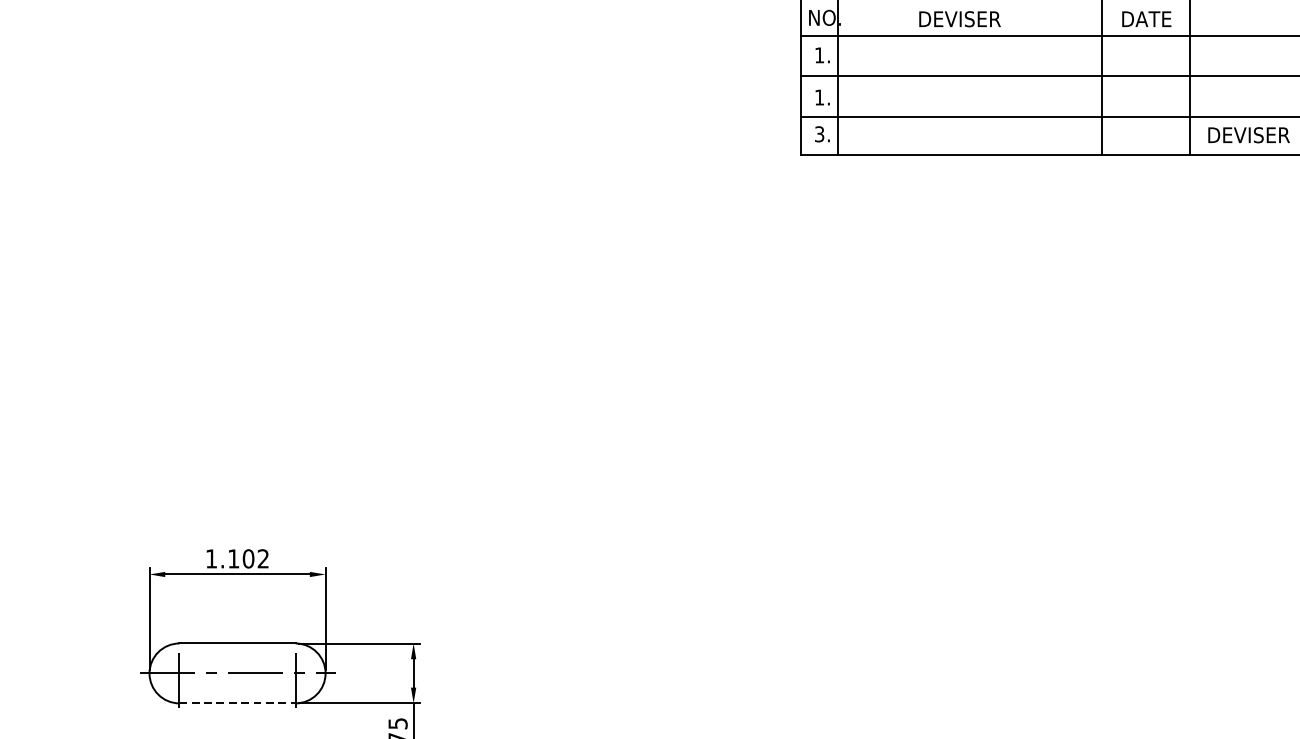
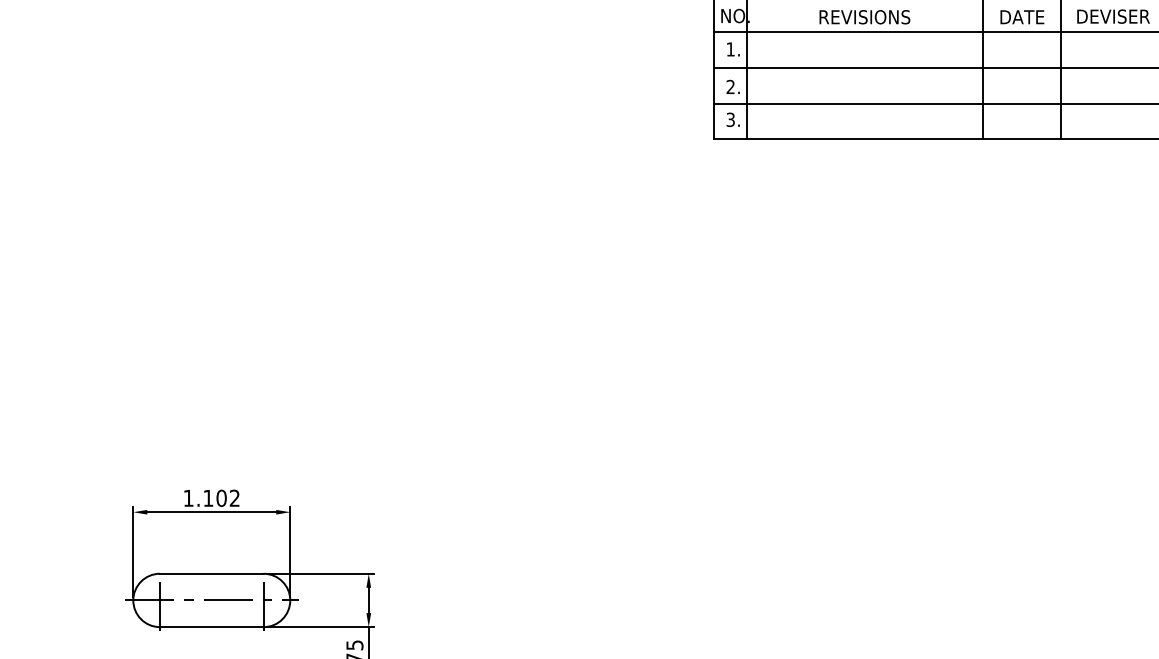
text: (970, 19) -> (865, 17), DEVISER -> REVISIONS
text: (819, 96) -> (730, 86), 1. -> 2.
text: (1248, 135) -> (1113, 16), moved
line: (237, 703) -> (211, 627), dashed -> solid

